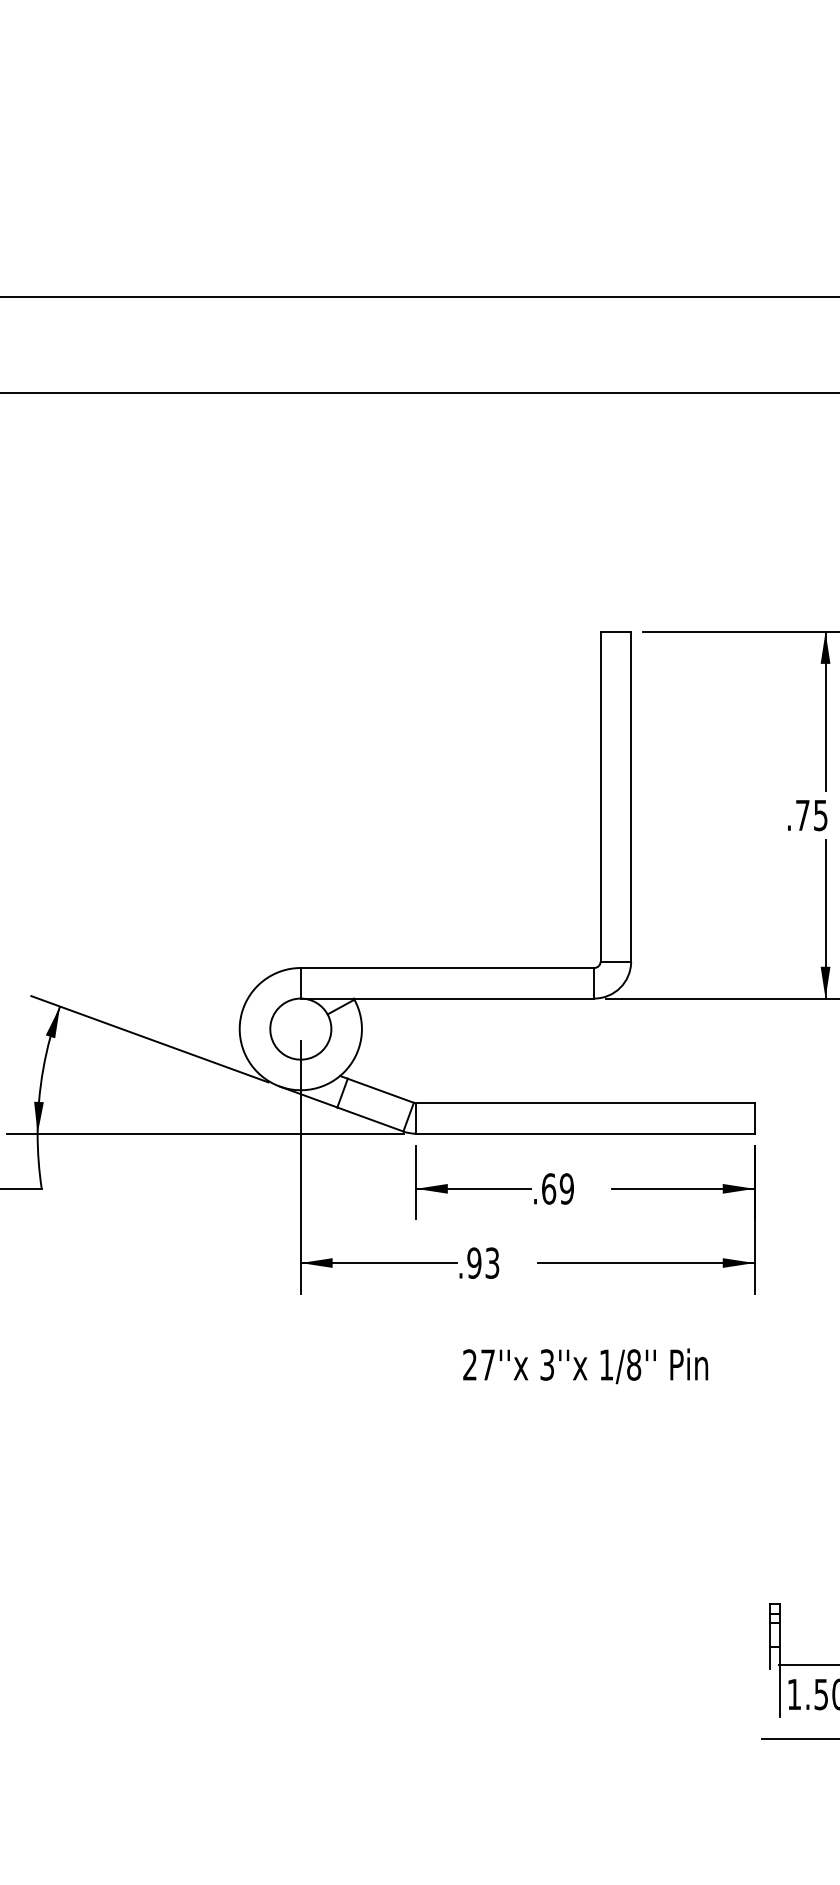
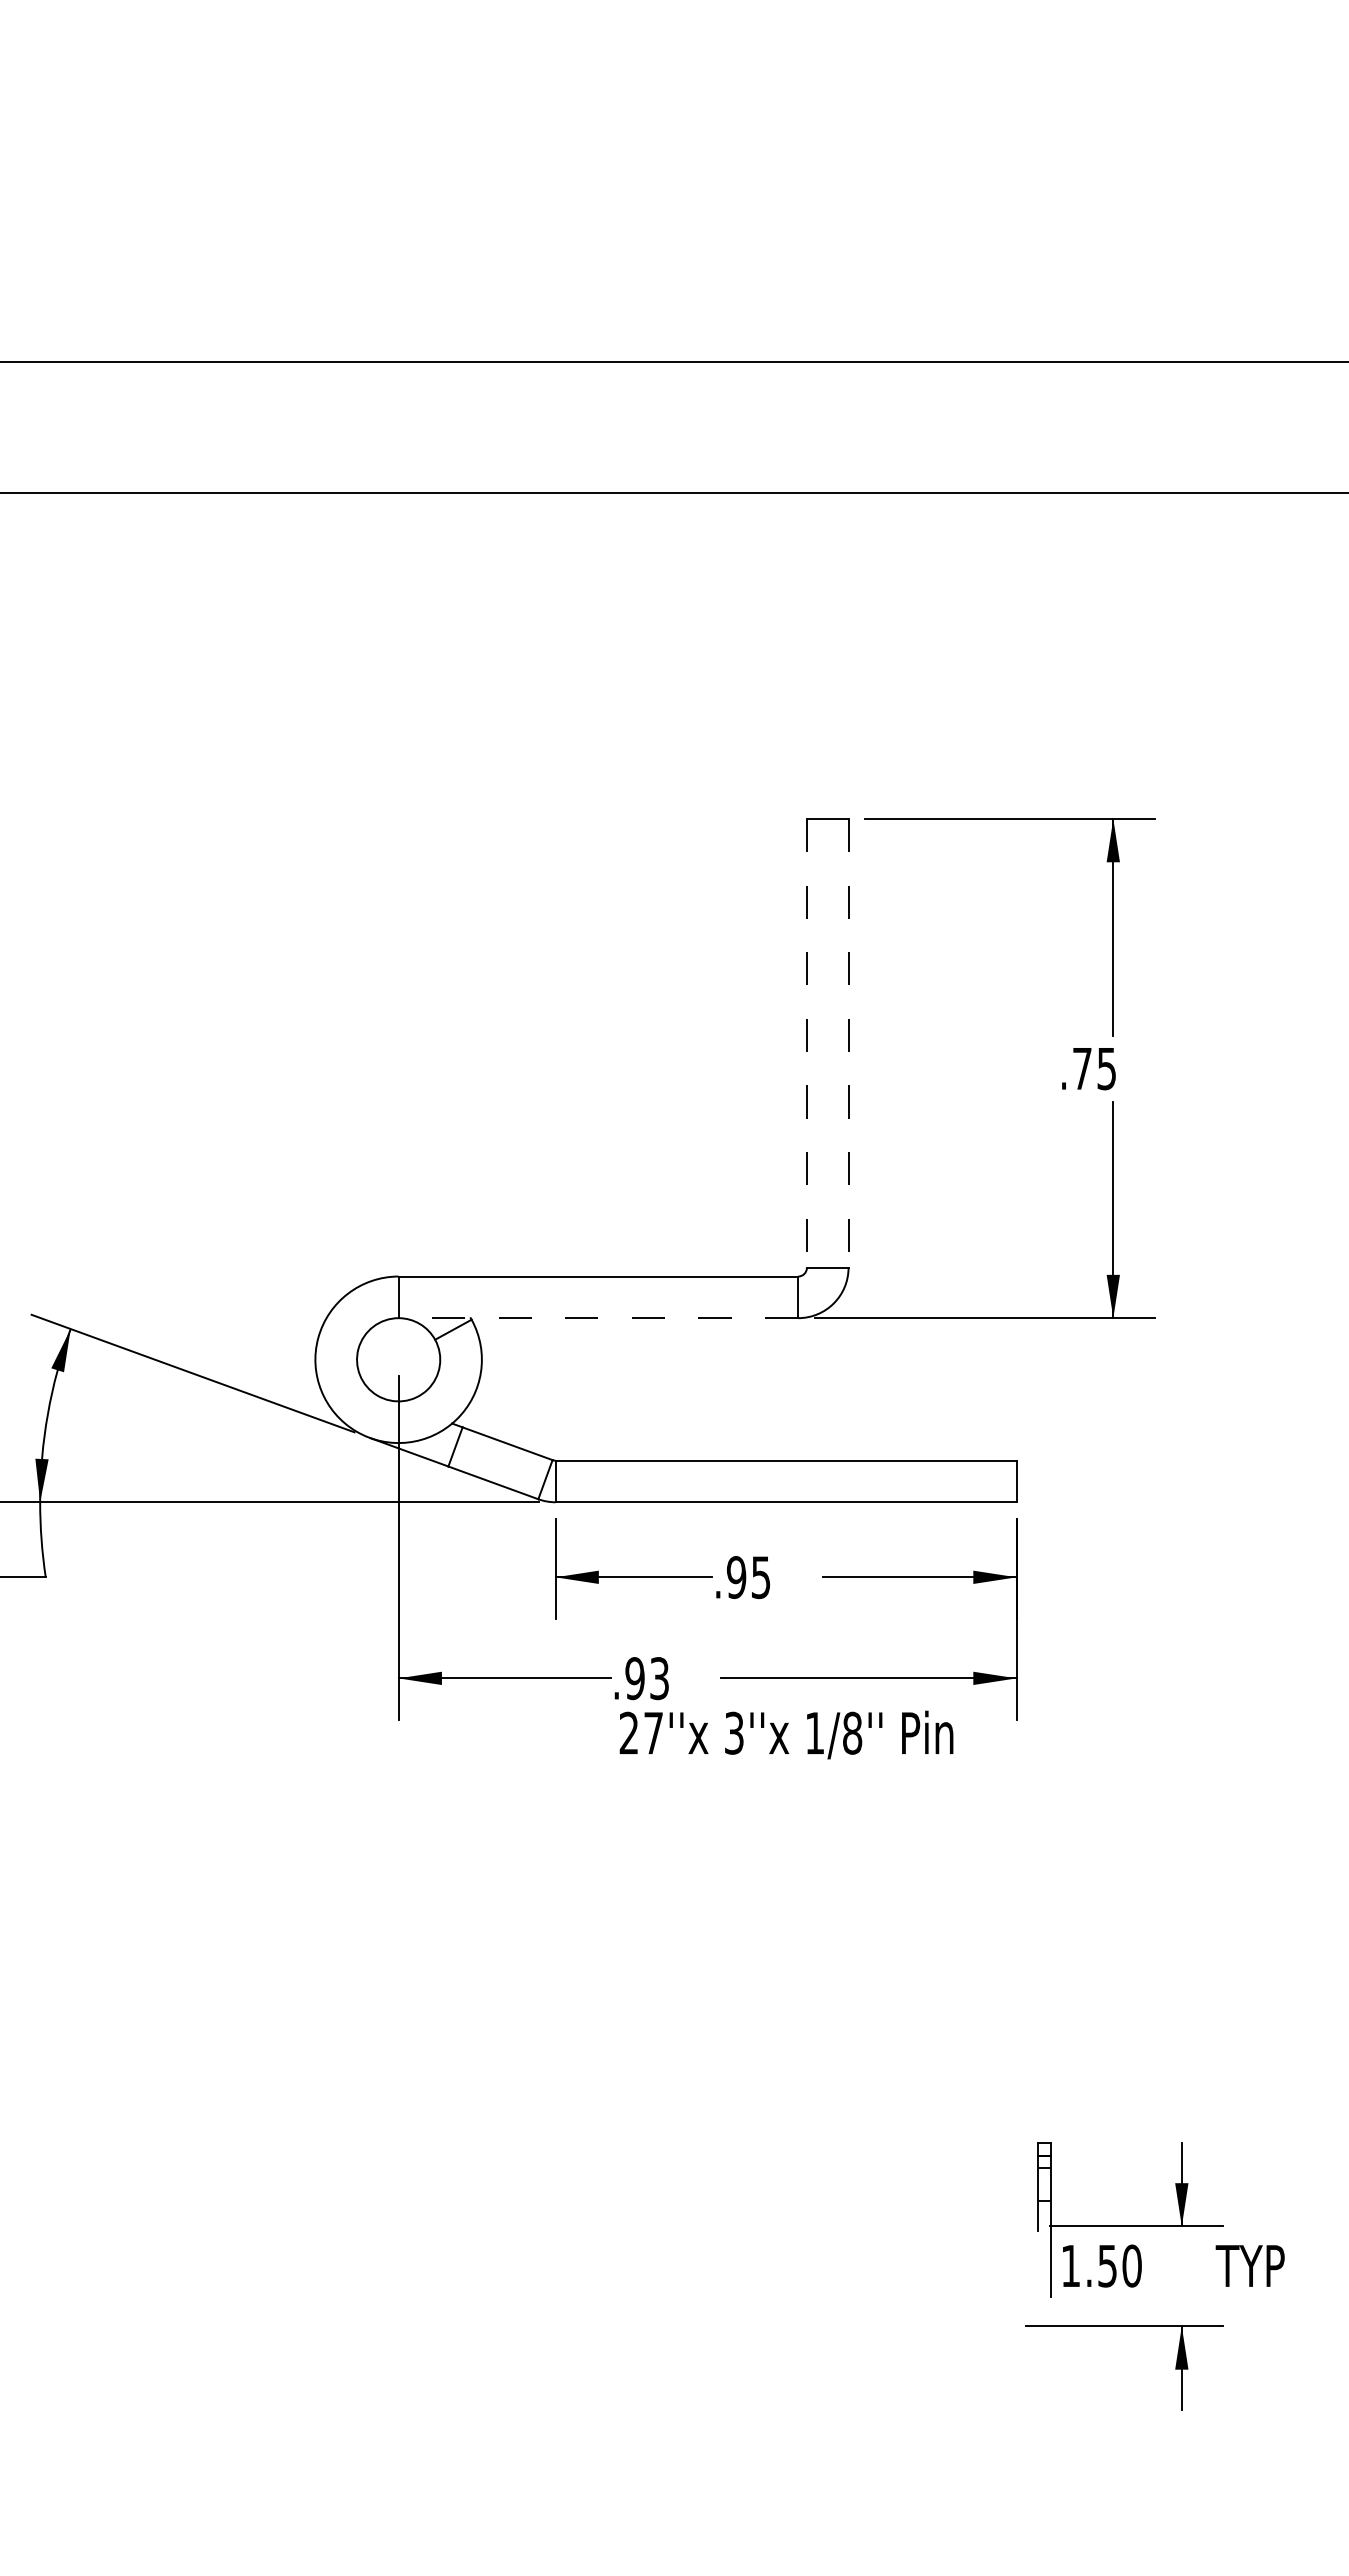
line: (600, 796) -> (806, 1043), solid -> dashed
line: (631, 796) -> (848, 1043), solid -> dashed
line: (447, 998) -> (598, 1318), solid -> dashed
text: (557, 1188) -> (748, 1577), .69 -> .95
text: (585, 1365) -> (786, 1734), moved

